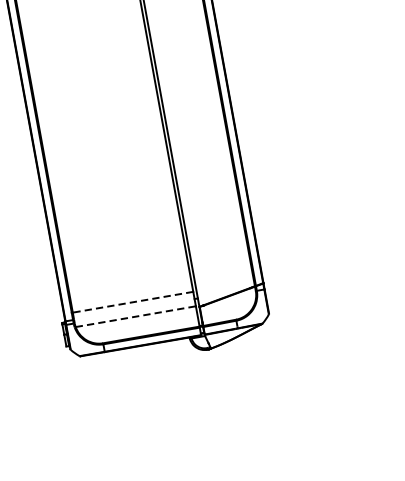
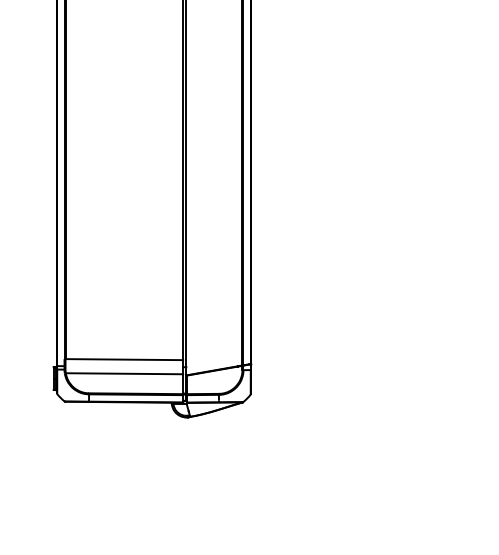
line: (133, 302) -> (124, 359), dashed -> solid
line: (135, 316) -> (124, 373), dashed -> solid

